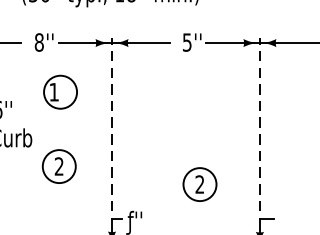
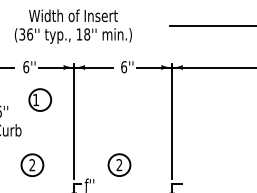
text: (39, 43) -> (26, 67), 8'' -> 6''
text: (187, 43) -> (124, 67), 5'' -> 6''
line: (112, 123) -> (74, 120), dashed -> solid
line: (260, 123) -> (172, 120), dashed -> solid
part: (59, 165) -> (32, 164), moved
part: (200, 183) -> (119, 164), moved

